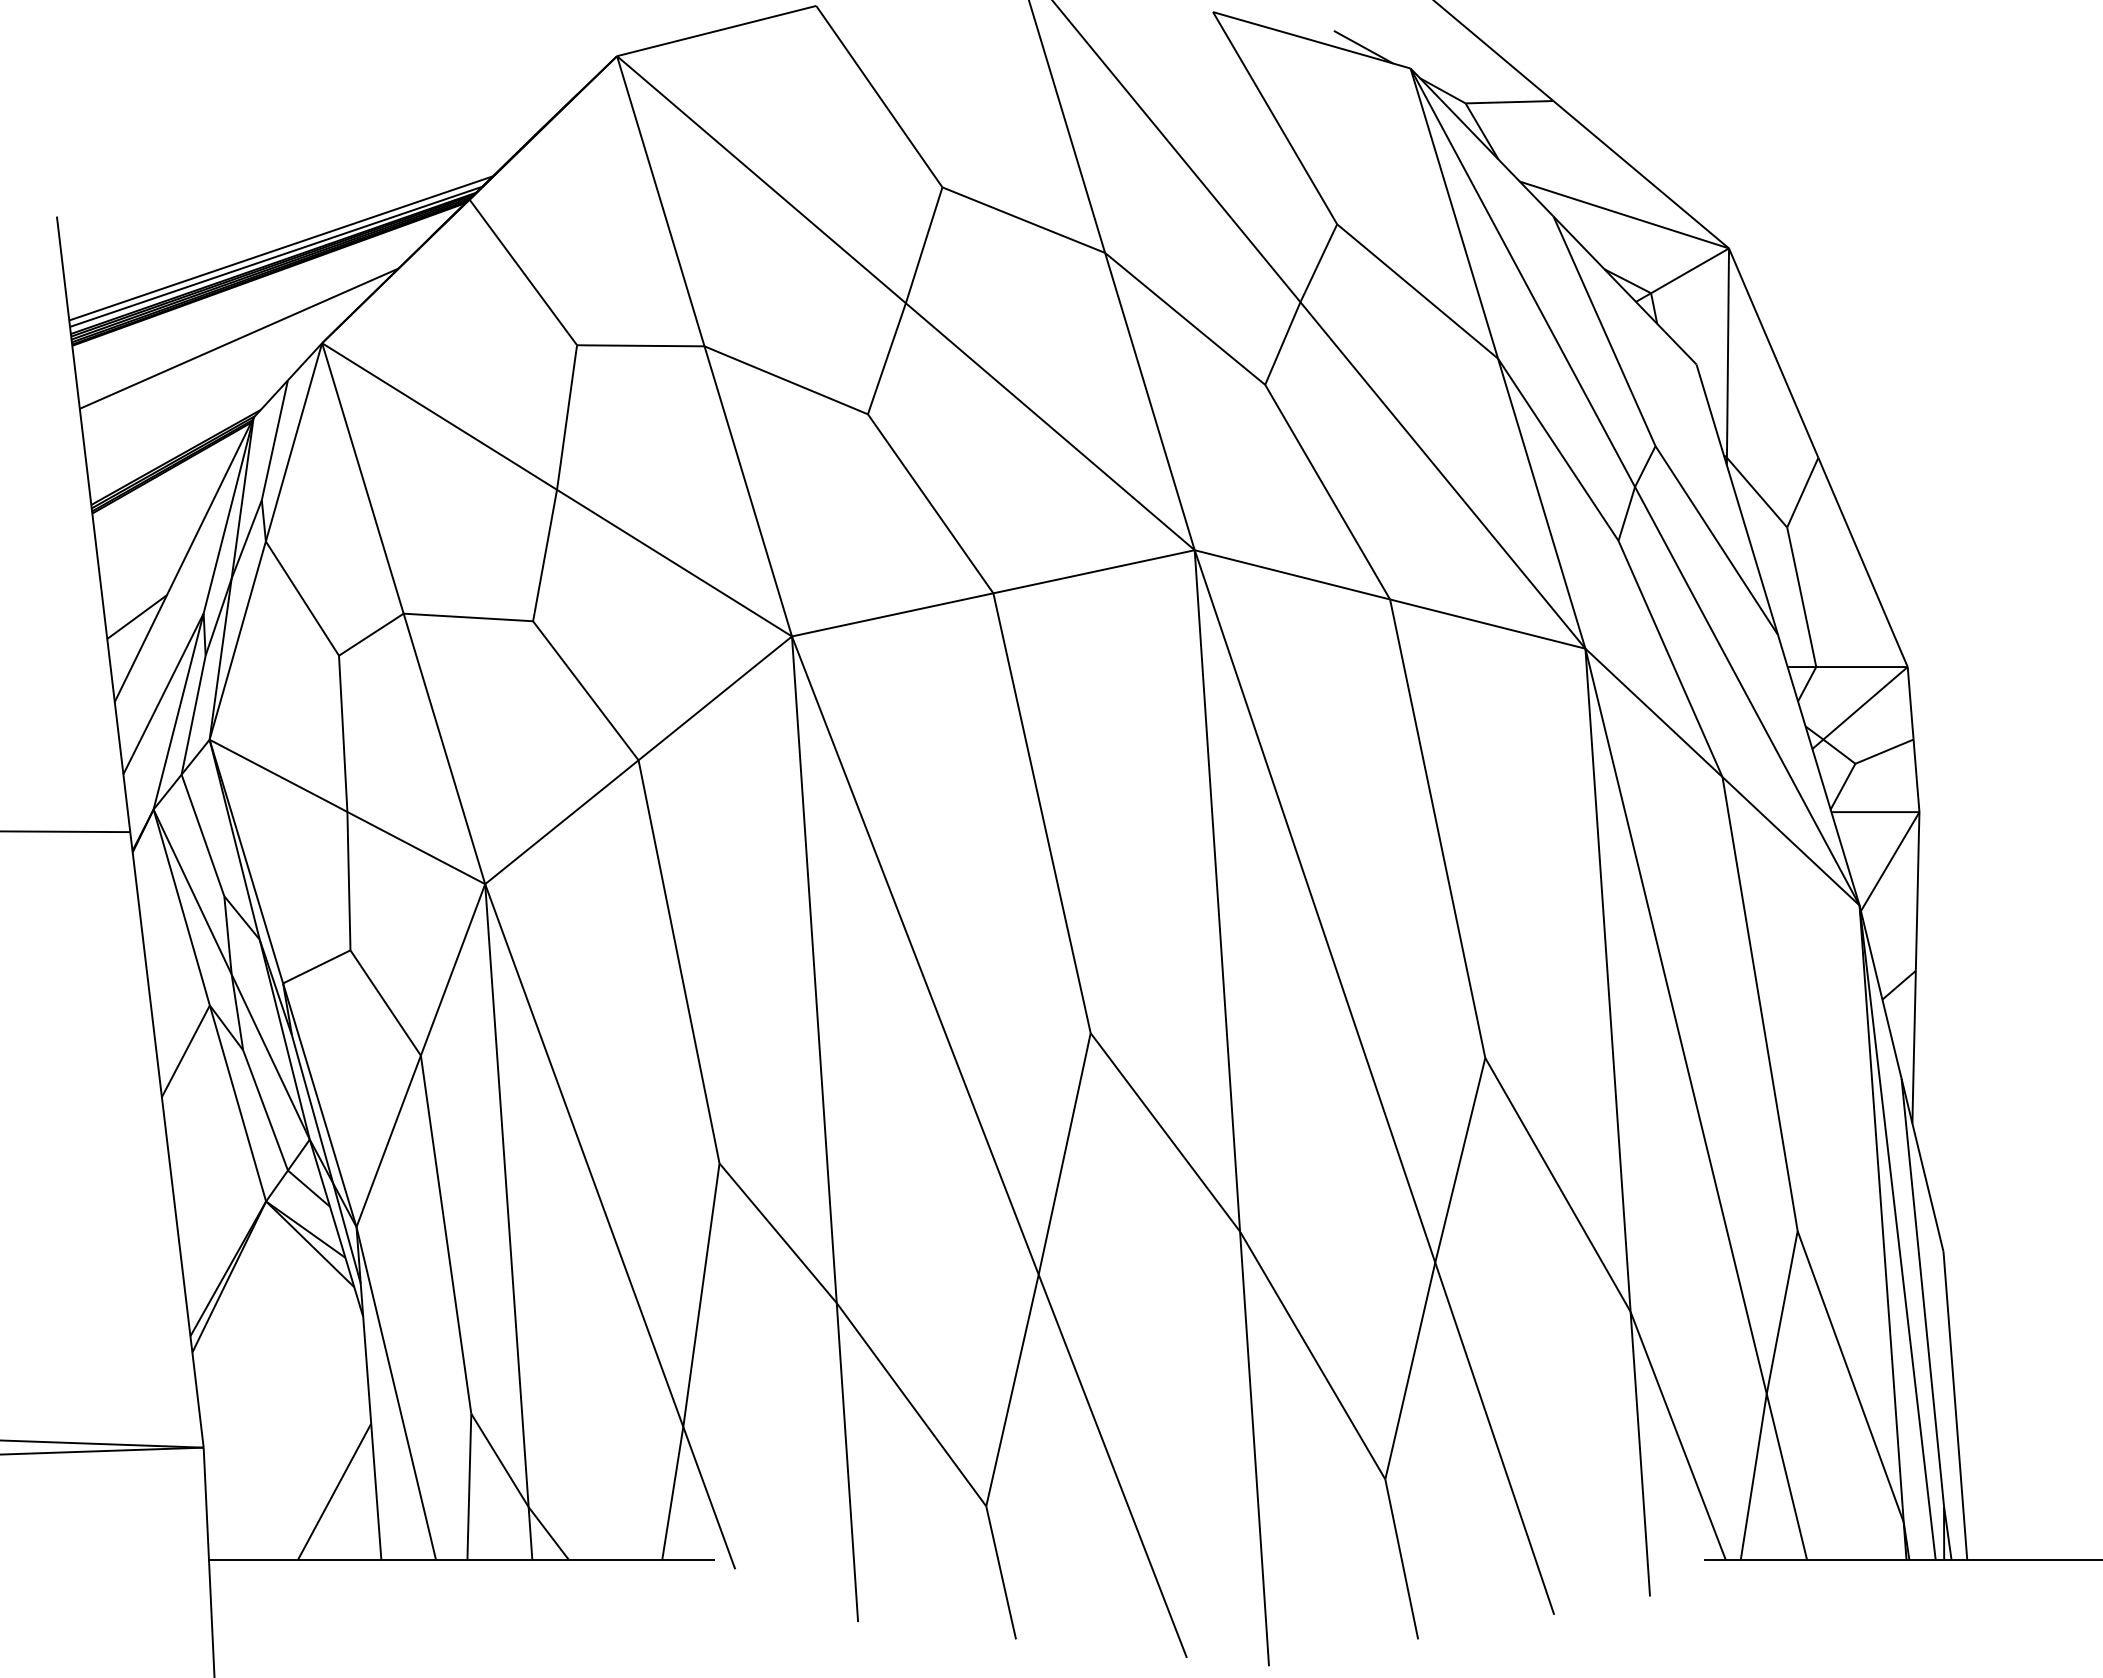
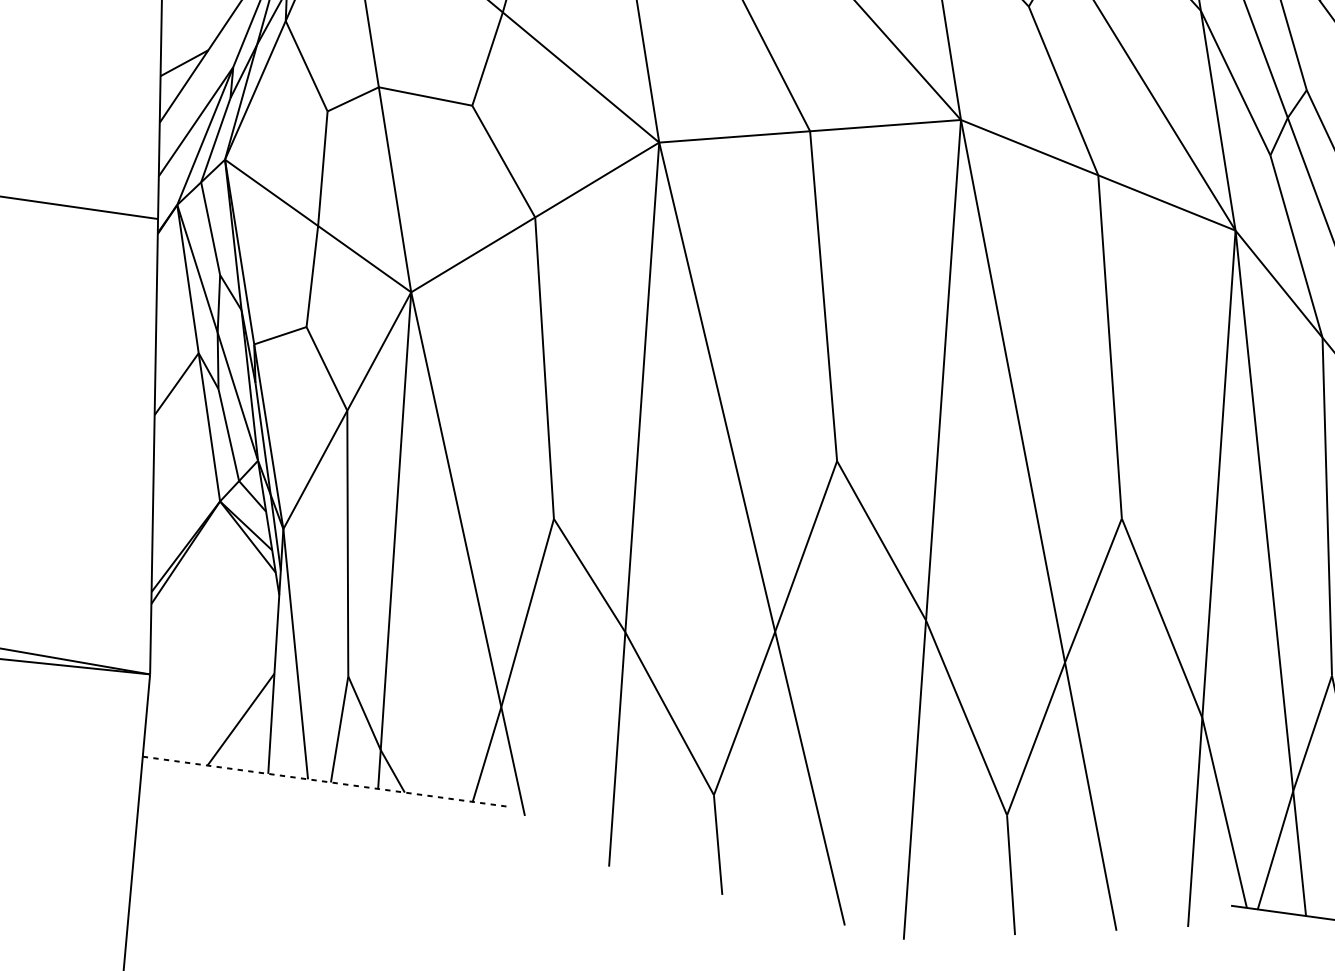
line: (461, 1559) -> (326, 781), solid -> dashed

